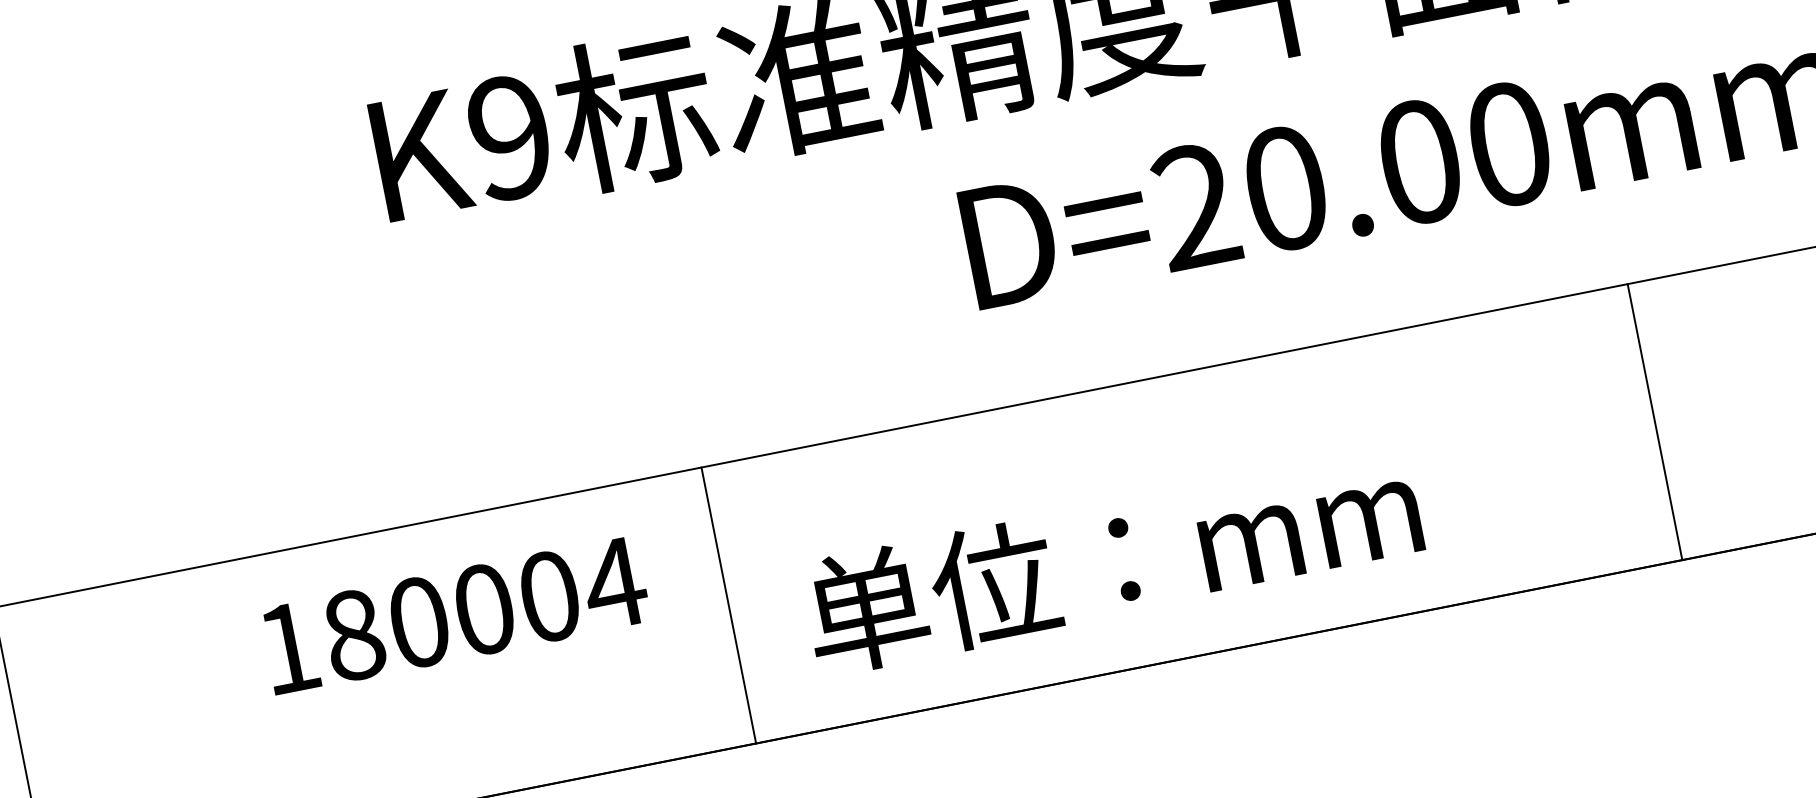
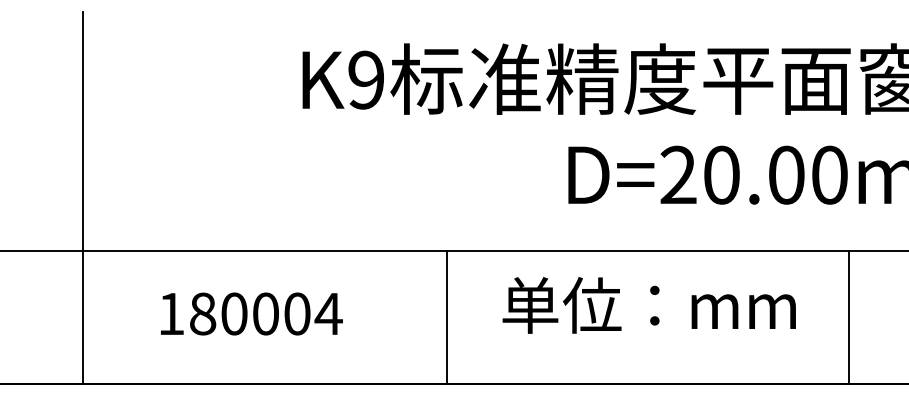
line: (1654, 421) -> (848, 317), moved
text: (1111, 561) -> (648, 305), moved
line: (728, 605) -> (446, 317), moved
text: (454, 614) -> (251, 313), moved

